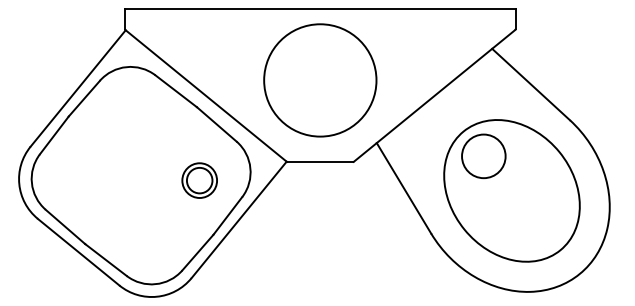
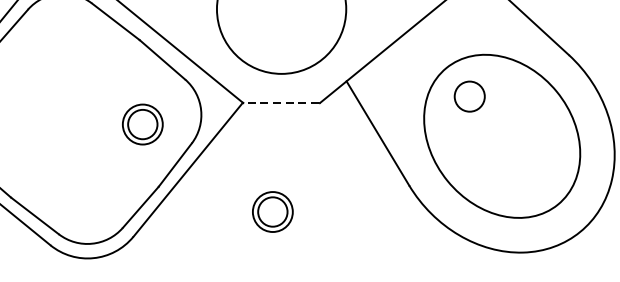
circle: (483, 156) -> (469, 96), size x0.6
line: (320, 162) -> (281, 103), solid -> dashed
part: (312, 256) -> (272, 211), added

